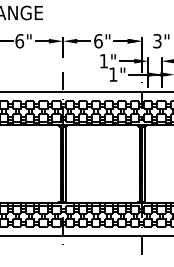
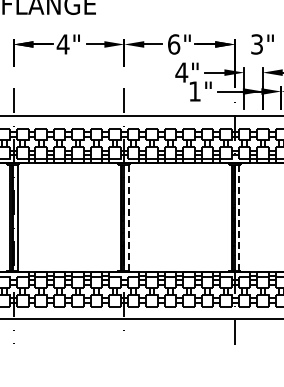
text: (19, 41) -> (62, 44), 6" -> 4"
text: (103, 61) -> (181, 72), 1" -> 4"
line: (66, 164) -> (128, 218), solid -> dashed
line: (144, 164) -> (239, 218), solid -> dashed

